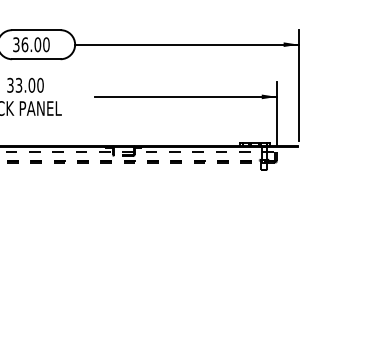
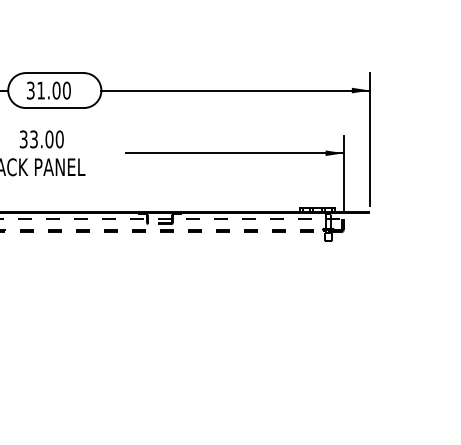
text: (25, 44) -> (41, 90), 36.00 -> 31.00

